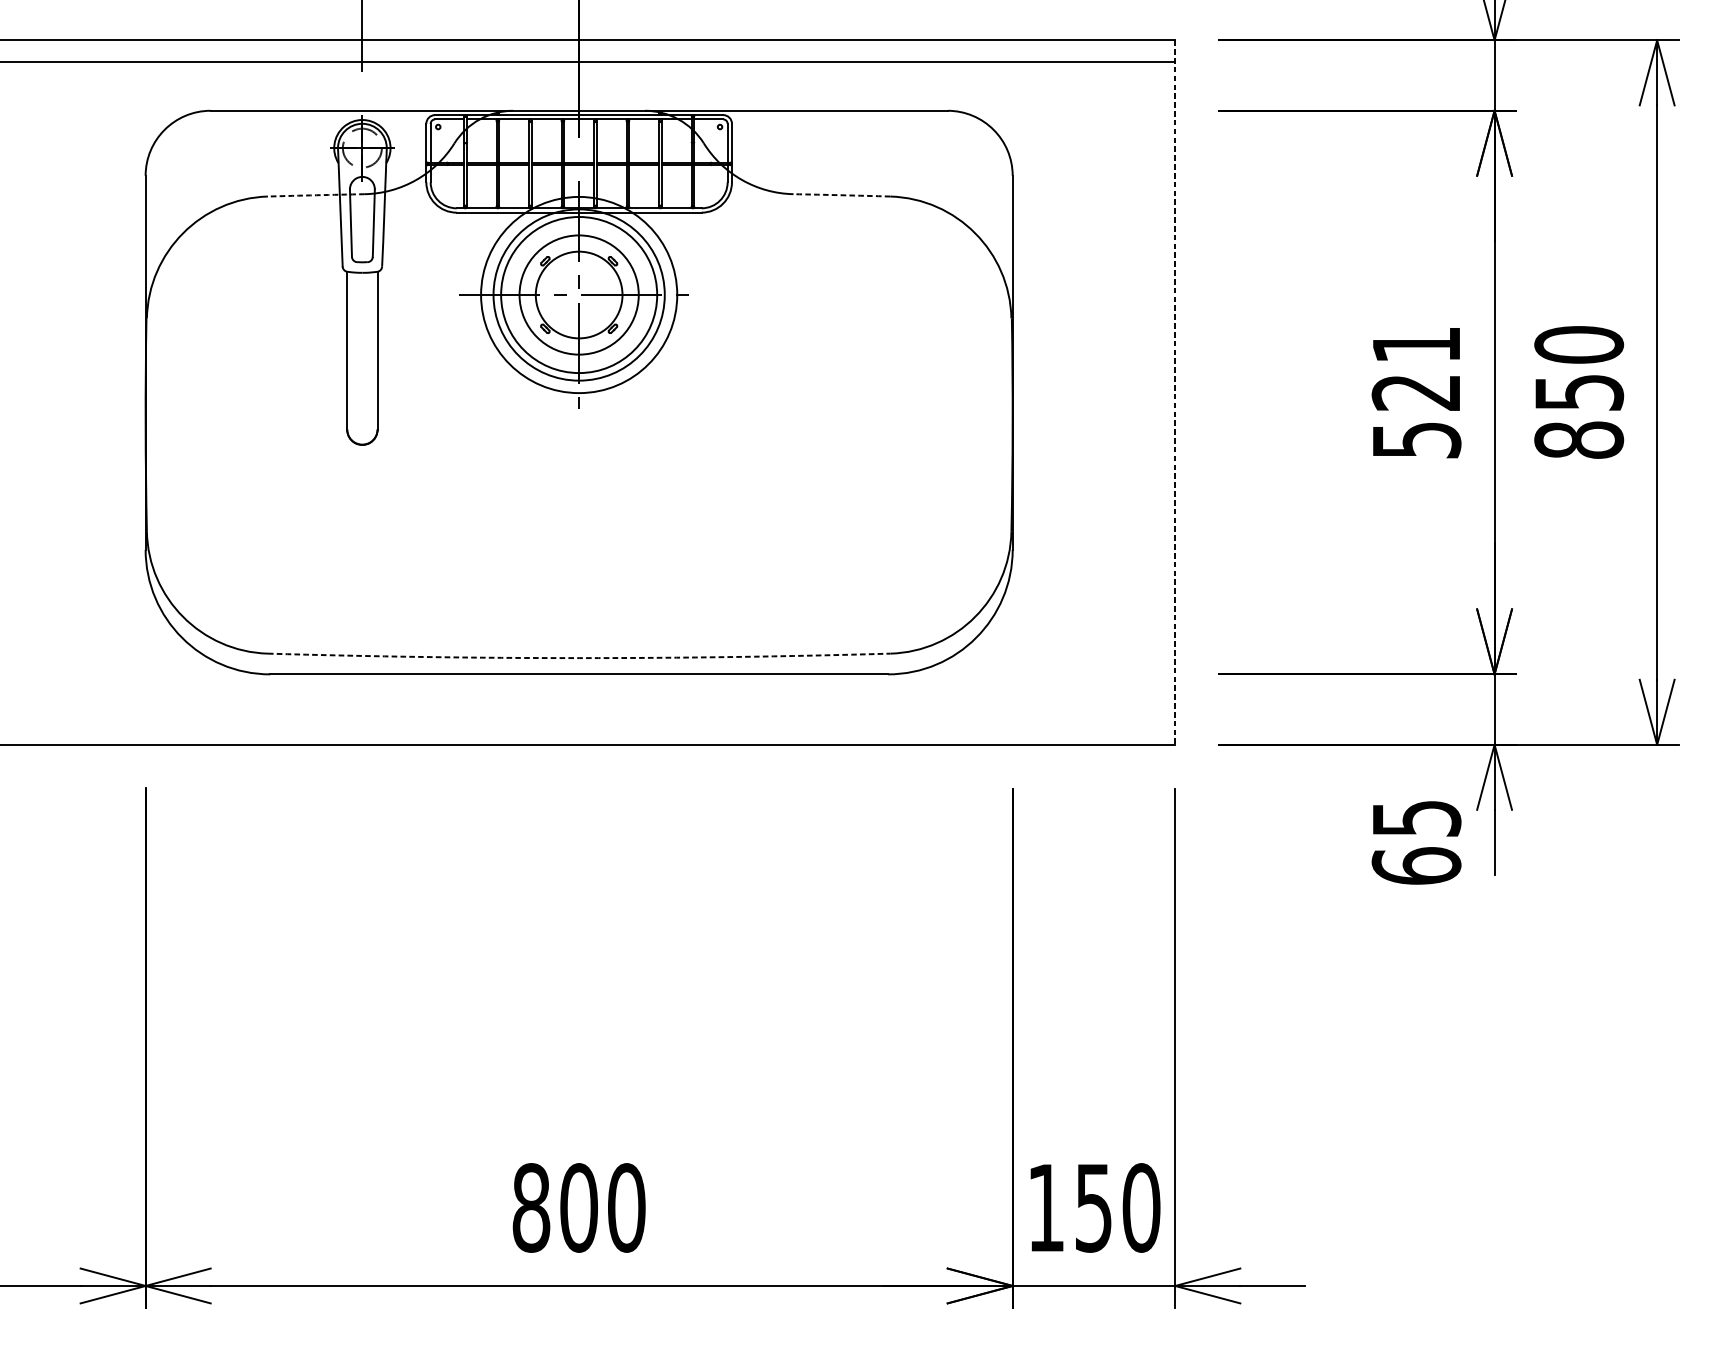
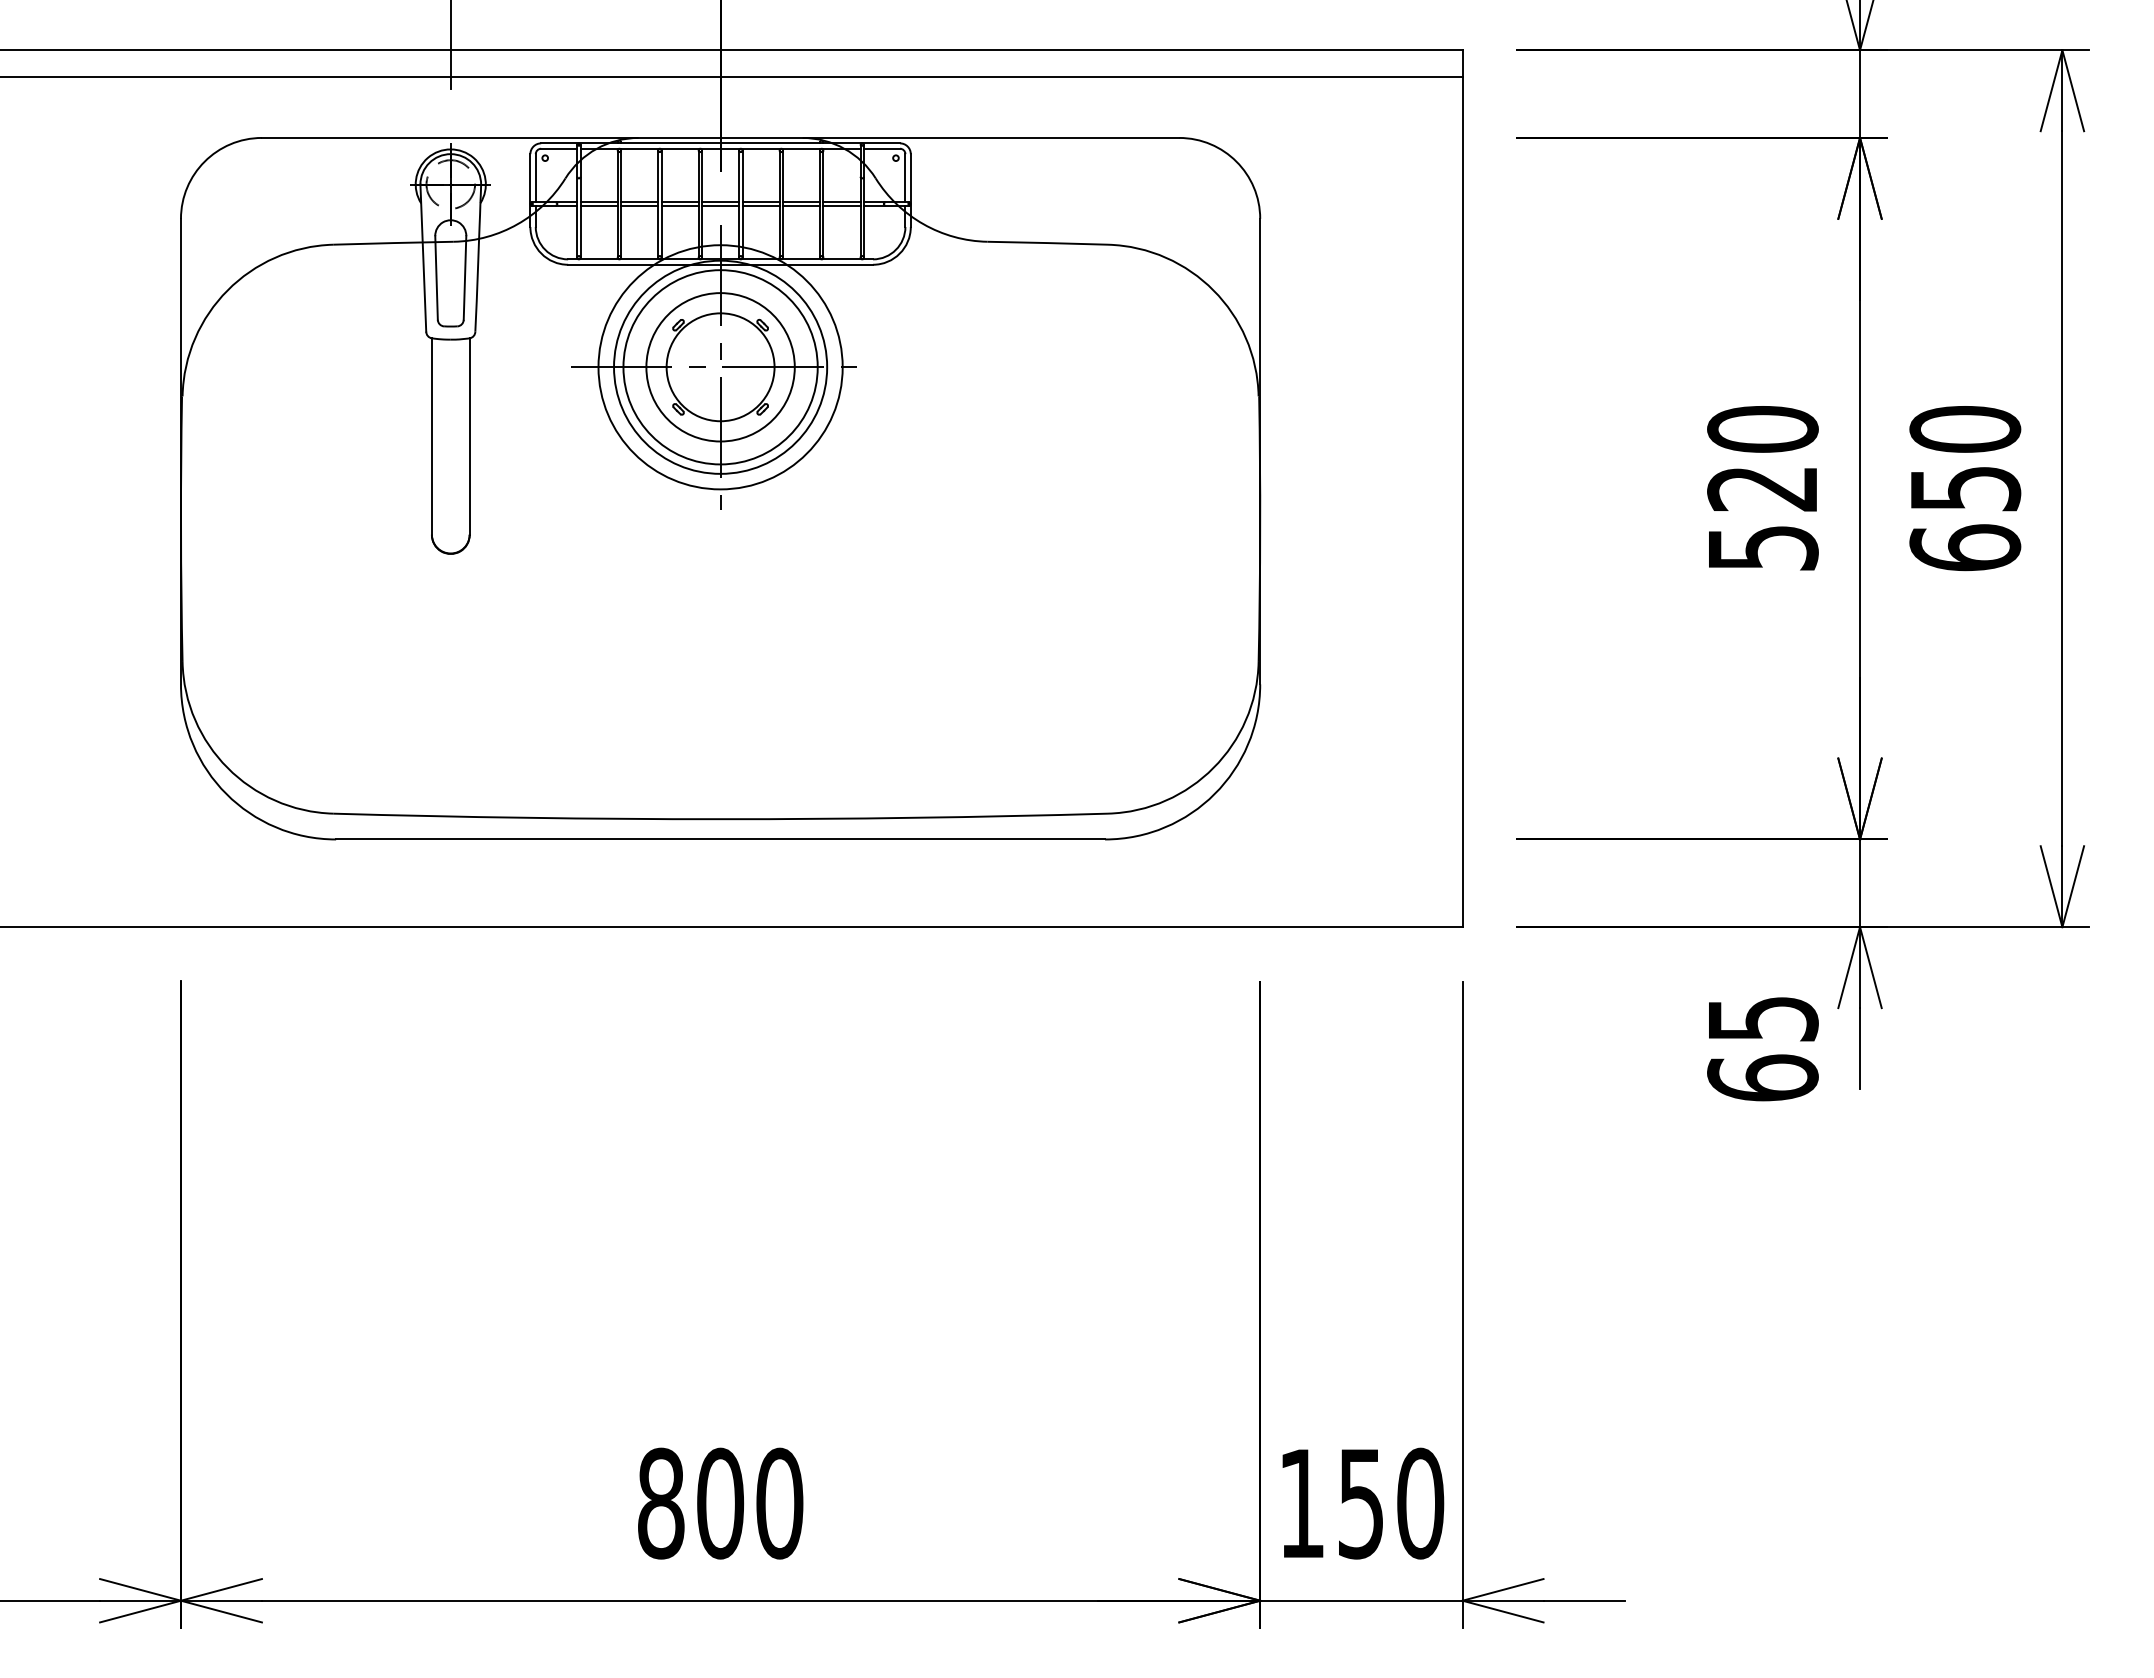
arc: (316, 195) -> (393, 243), dashed -> solid
arc: (841, 195) -> (1047, 243), dashed -> solid
text: (1416, 345) -> (1762, 429), 521 -> 520
line: (1175, 393) -> (1462, 489), dashed -> solid
text: (1579, 439) -> (1965, 547), 850 -> 650
arc: (579, 658) -> (720, 819), dashed -> solid

